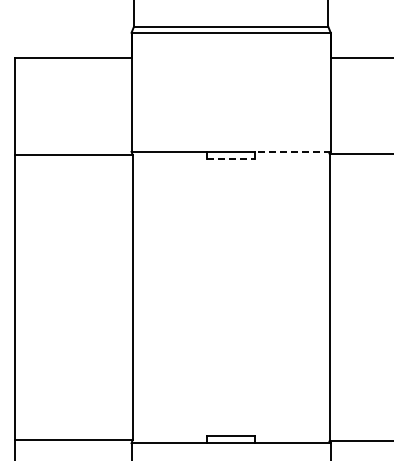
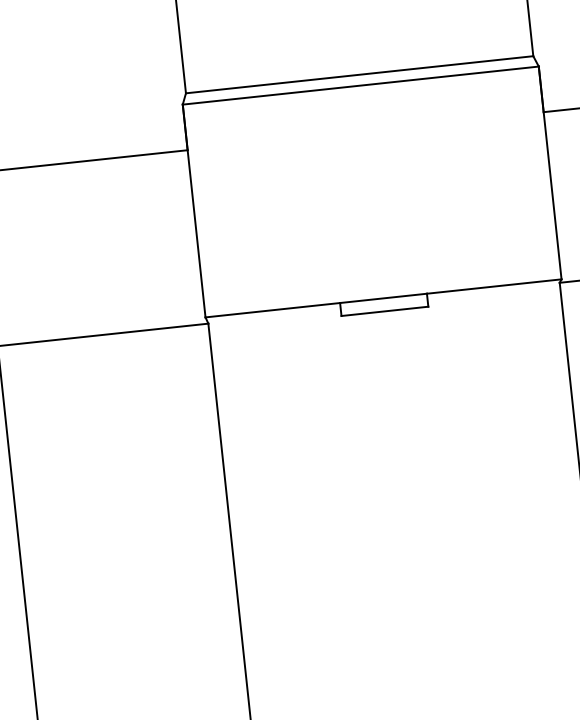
line: (293, 151) -> (494, 285), dashed -> solid
line: (231, 159) -> (385, 312), dashed -> solid

